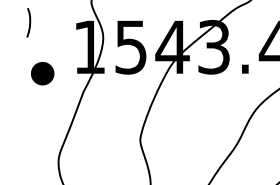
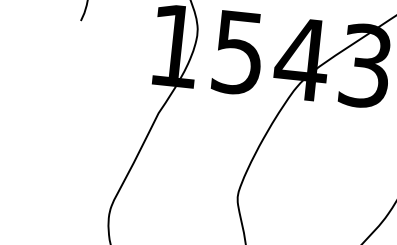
part: (42, 73) -> (98, 78), removed

